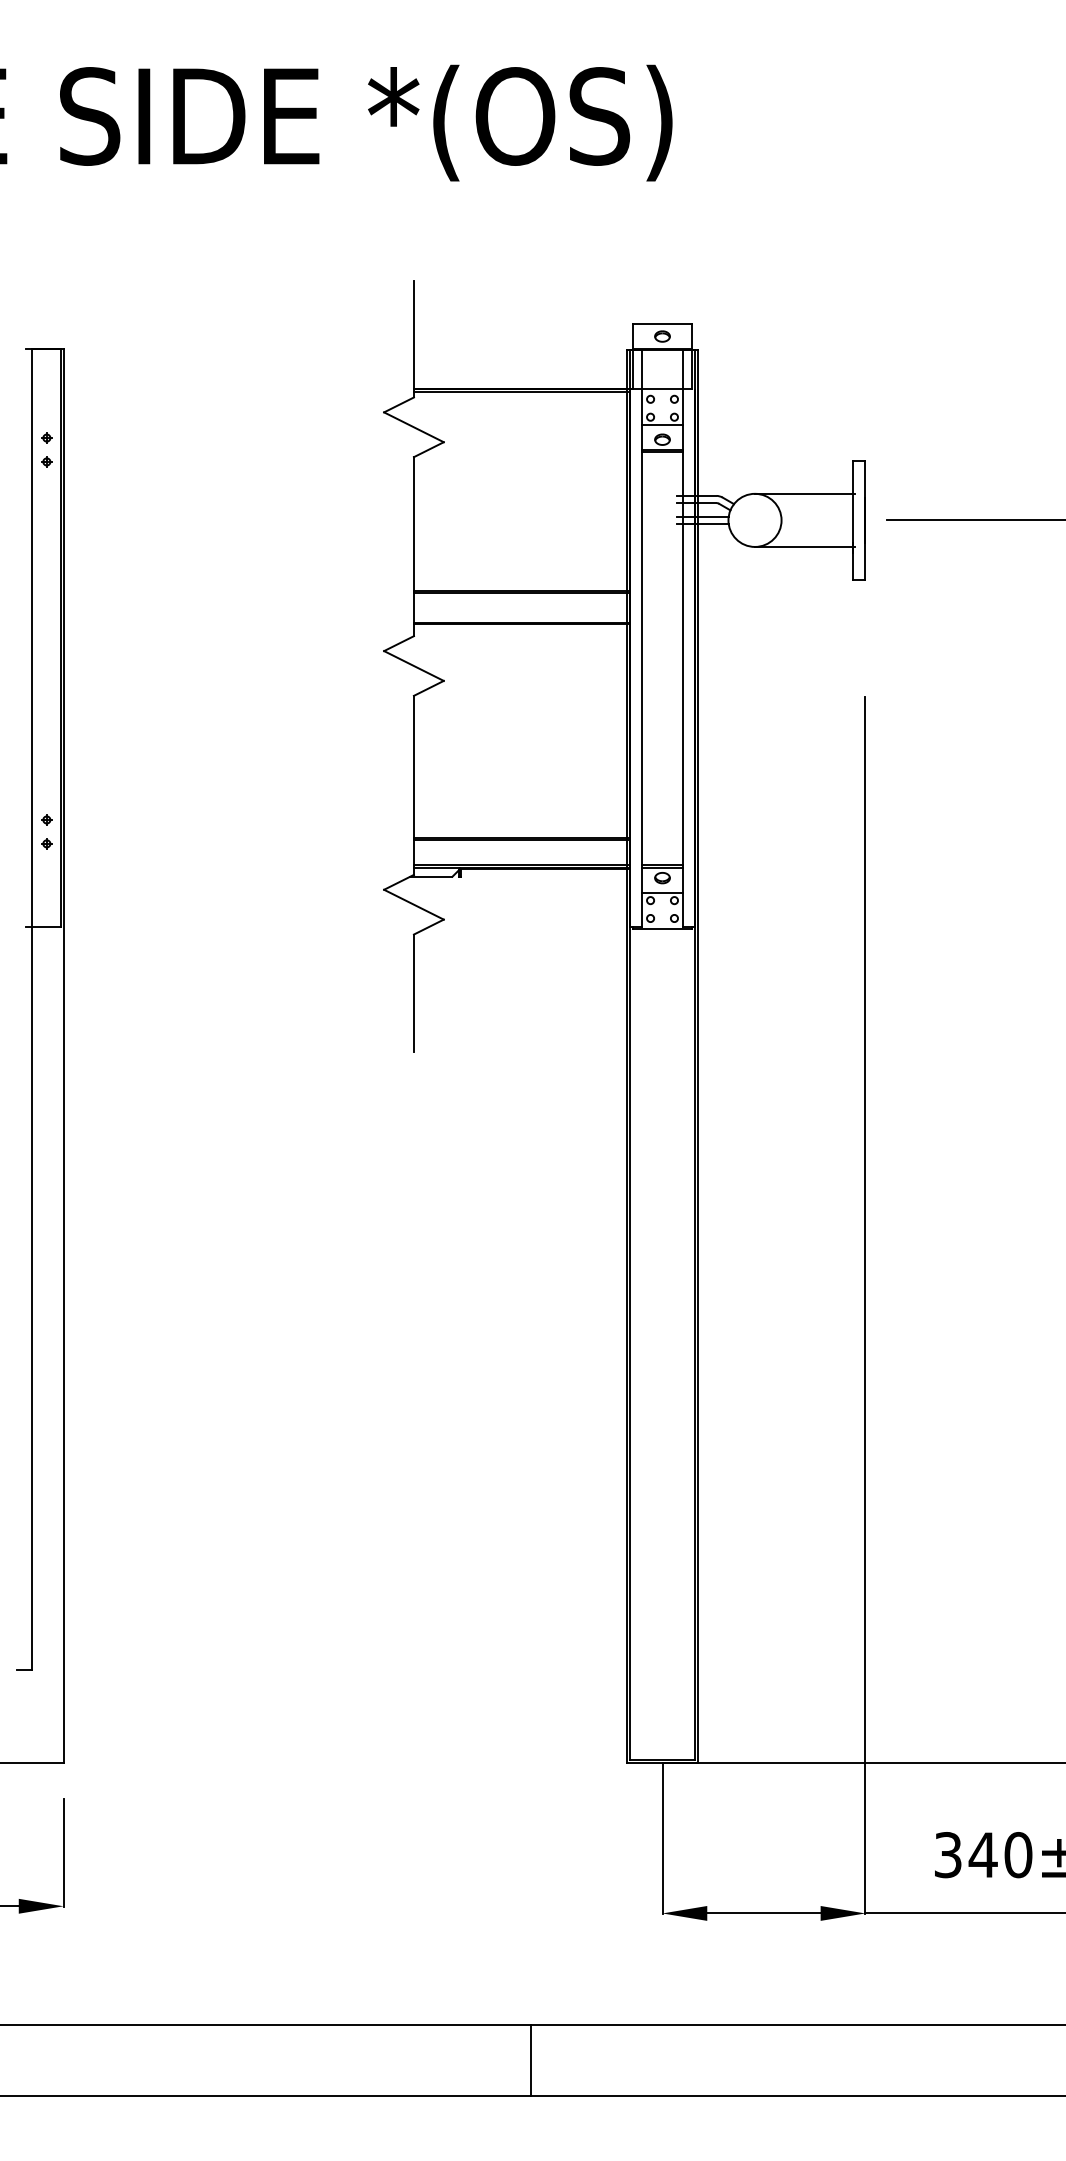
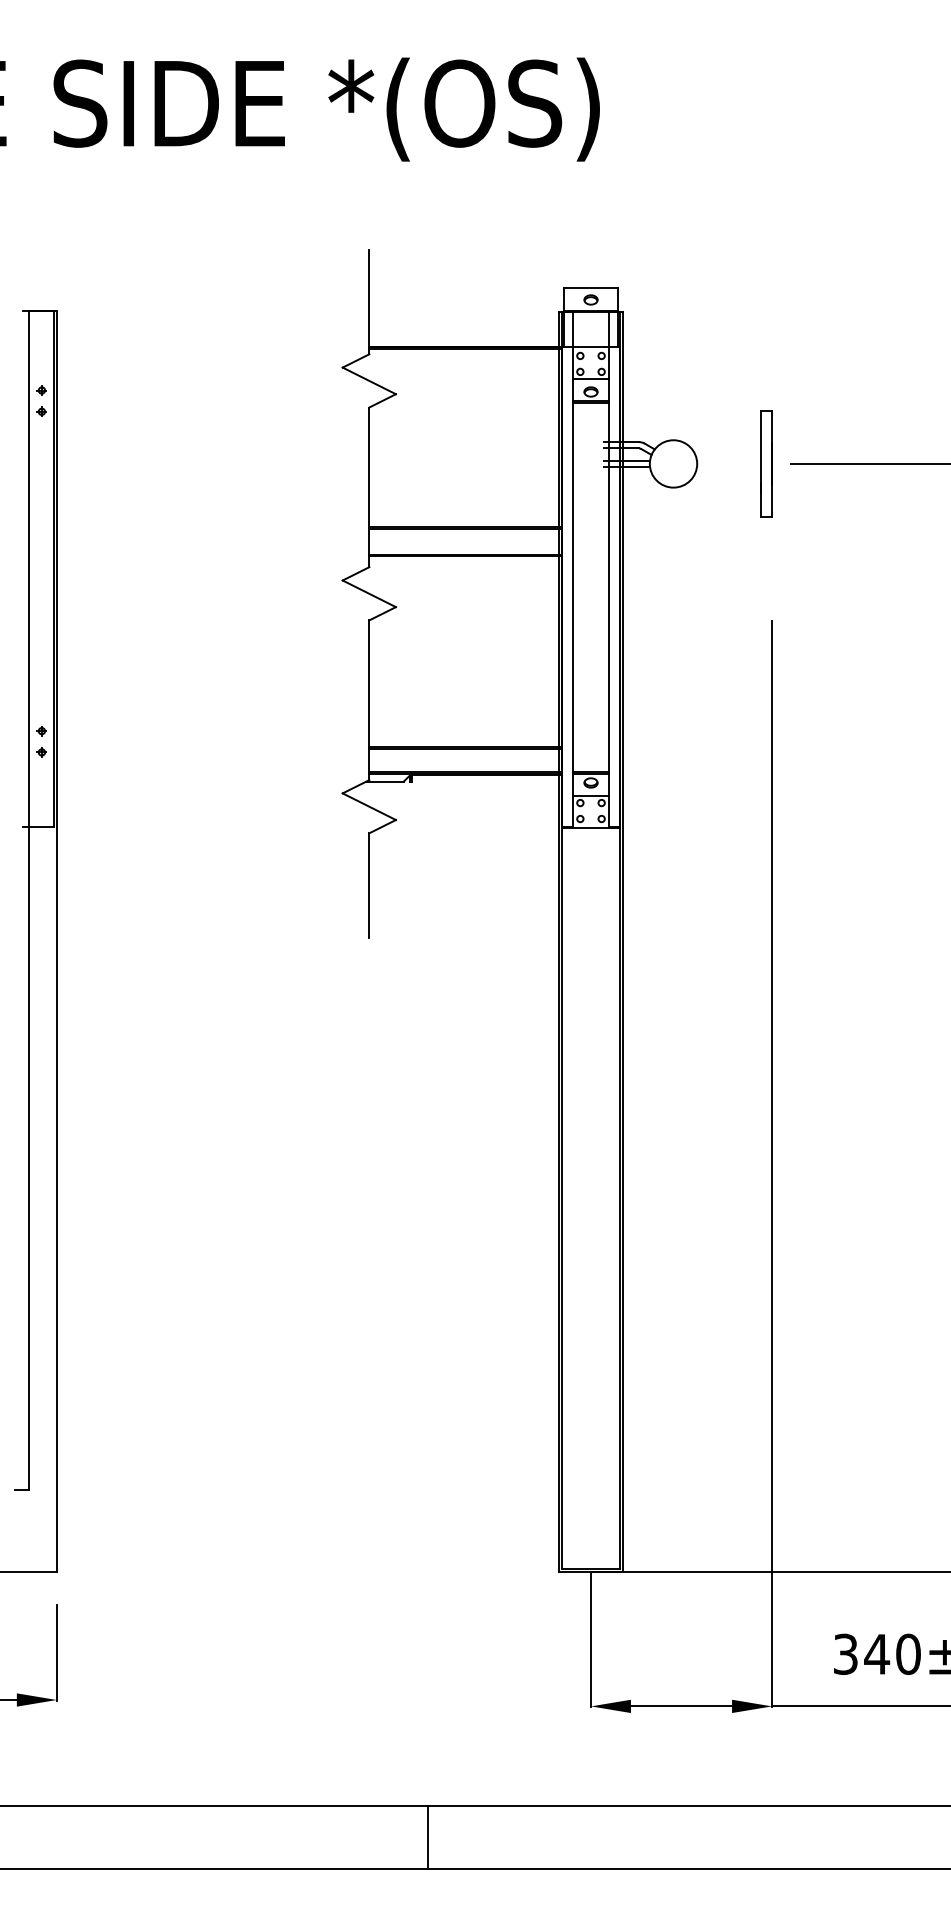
line: (804, 493) -> (717, 439), removed
line: (804, 546) -> (717, 487), removed
line: (530, 2060) -> (427, 1837), moved

